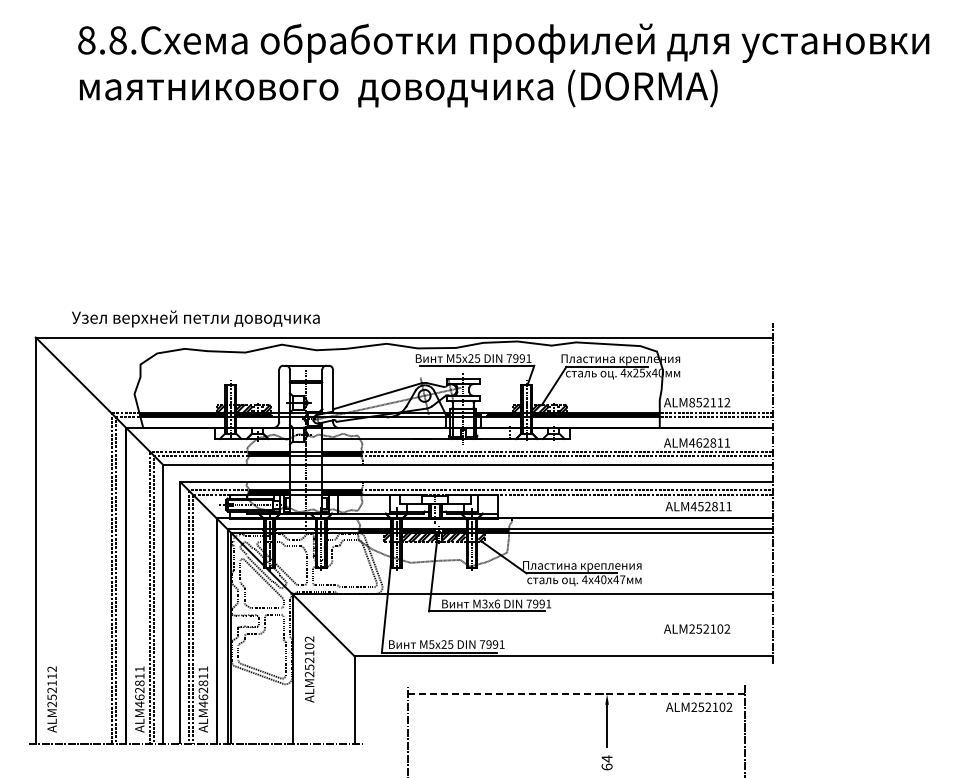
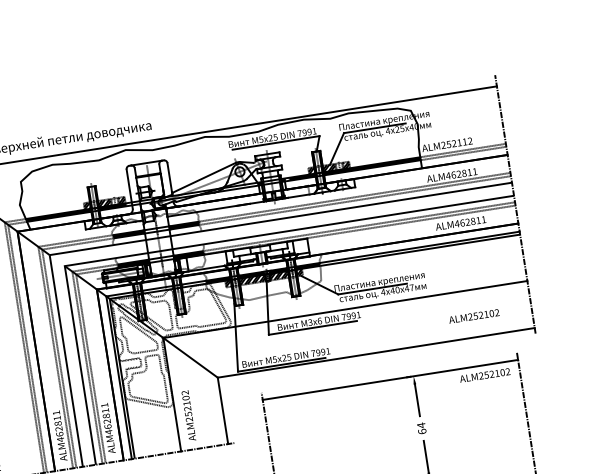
text: (691, 402) -> (443, 145), ALM852112 -> ALM252112
text: (700, 506) -> (462, 223), ALM452811 -> ALM462811
text: (309, 669) -> (188, 415), moved
line: (576, 694) -> (390, 380), dashed -> solid

